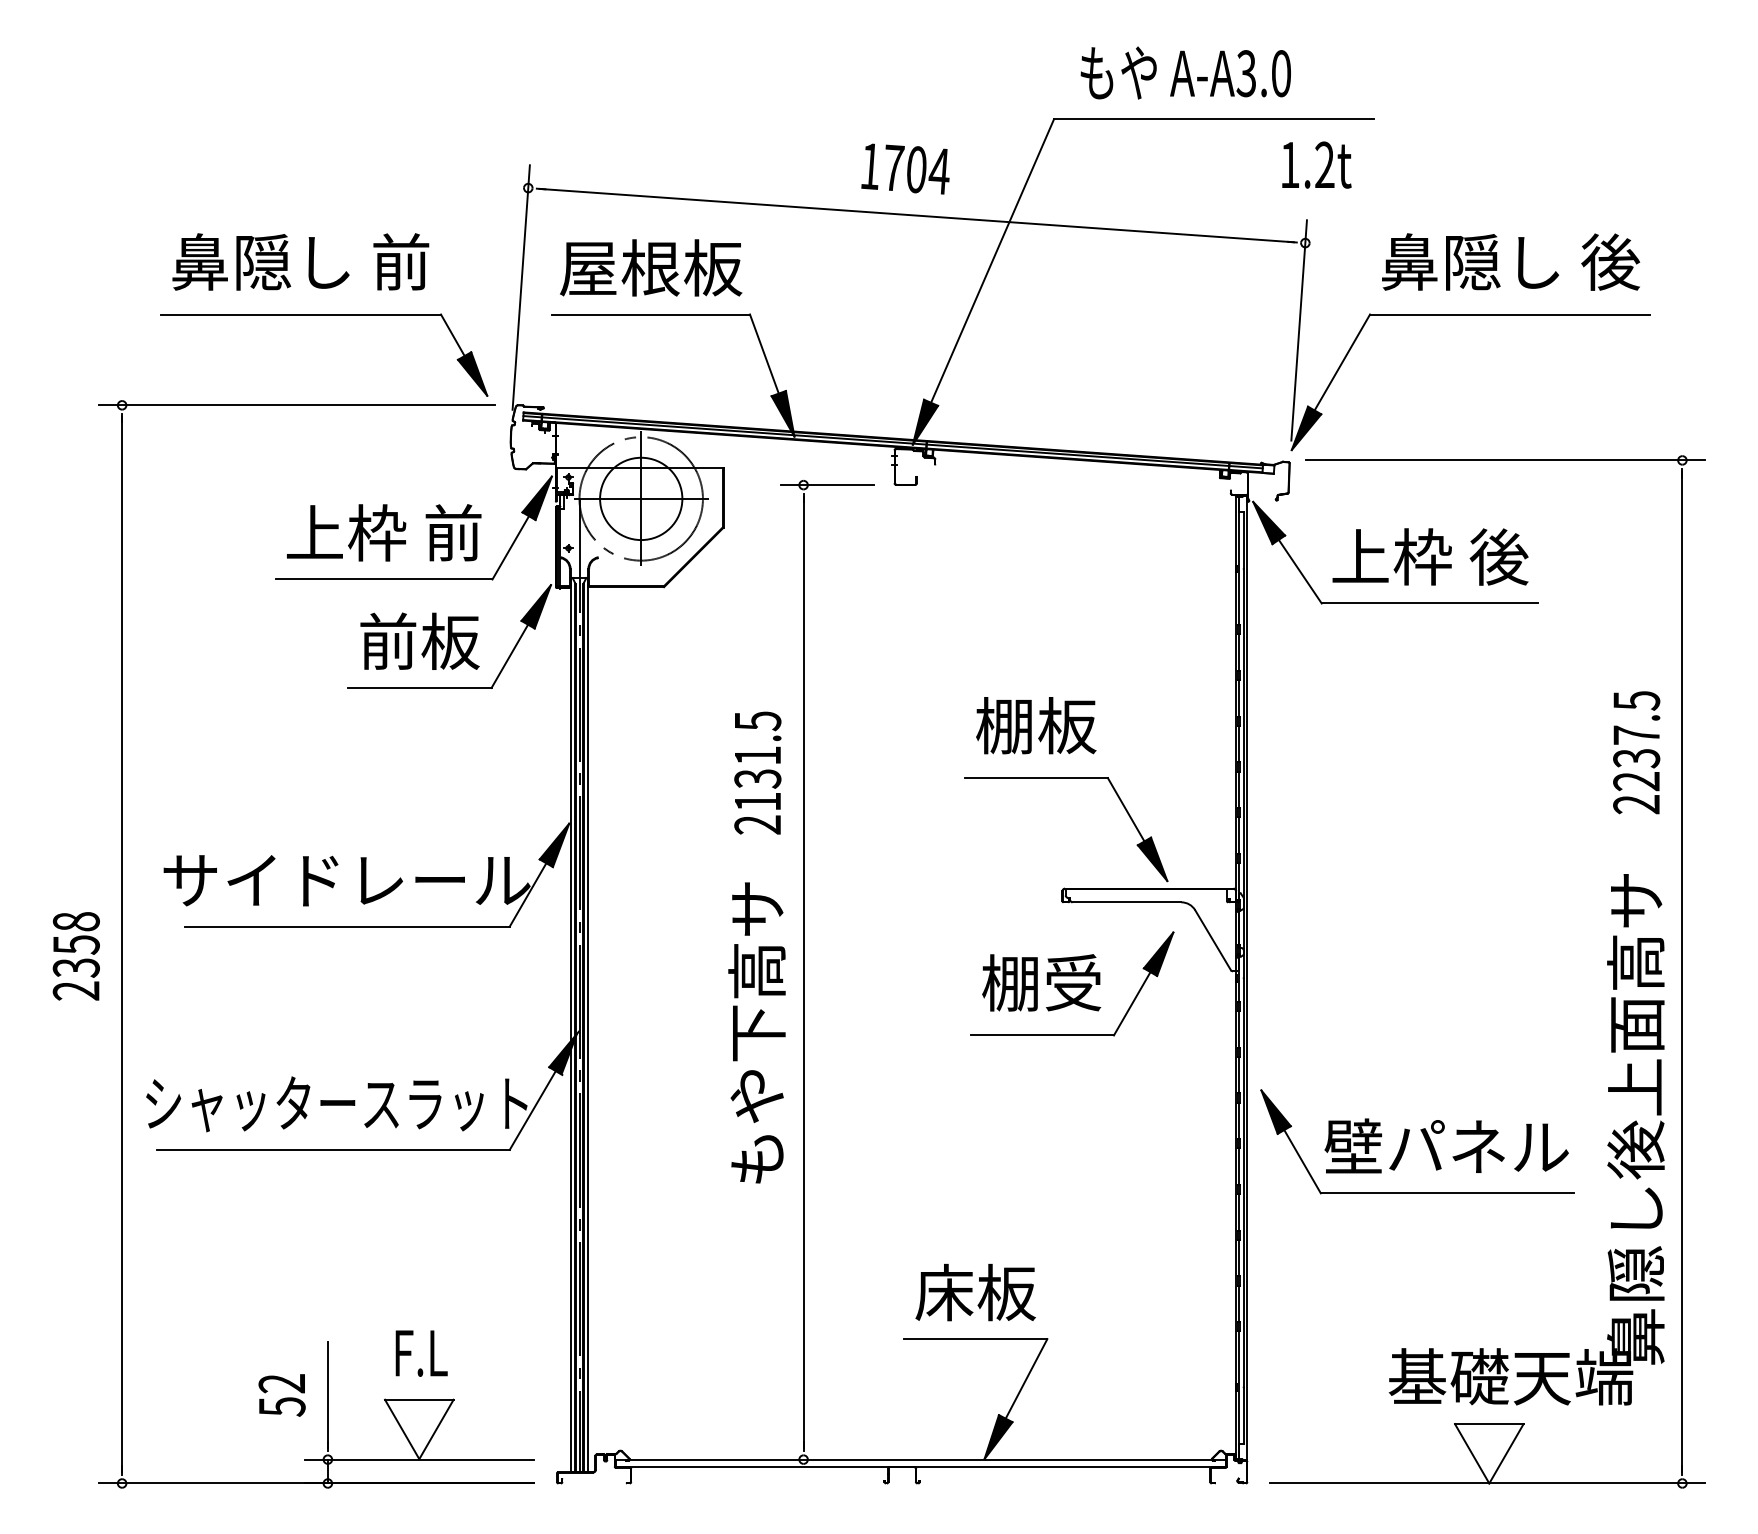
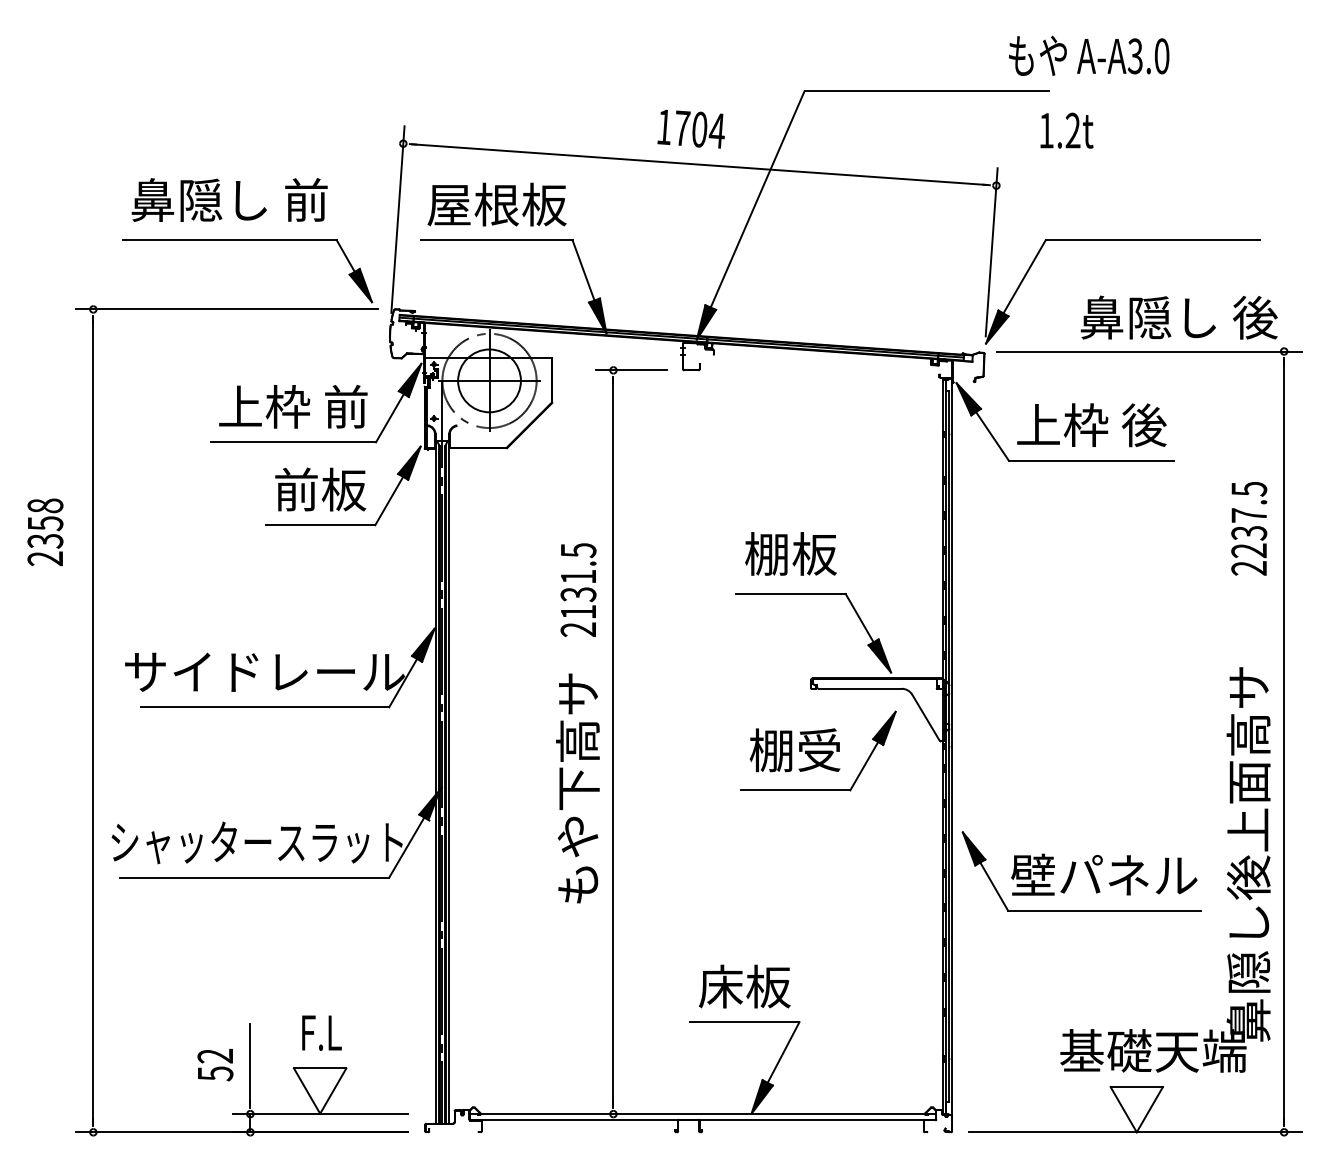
text: (1185, 72) -> (1088, 55), moved
text: (1316, 164) -> (1066, 130), moved
text: (1511, 261) -> (1179, 317), moved
text: (1636, 752) -> (1249, 528), moved
text: (75, 956) -> (44, 532), moved

